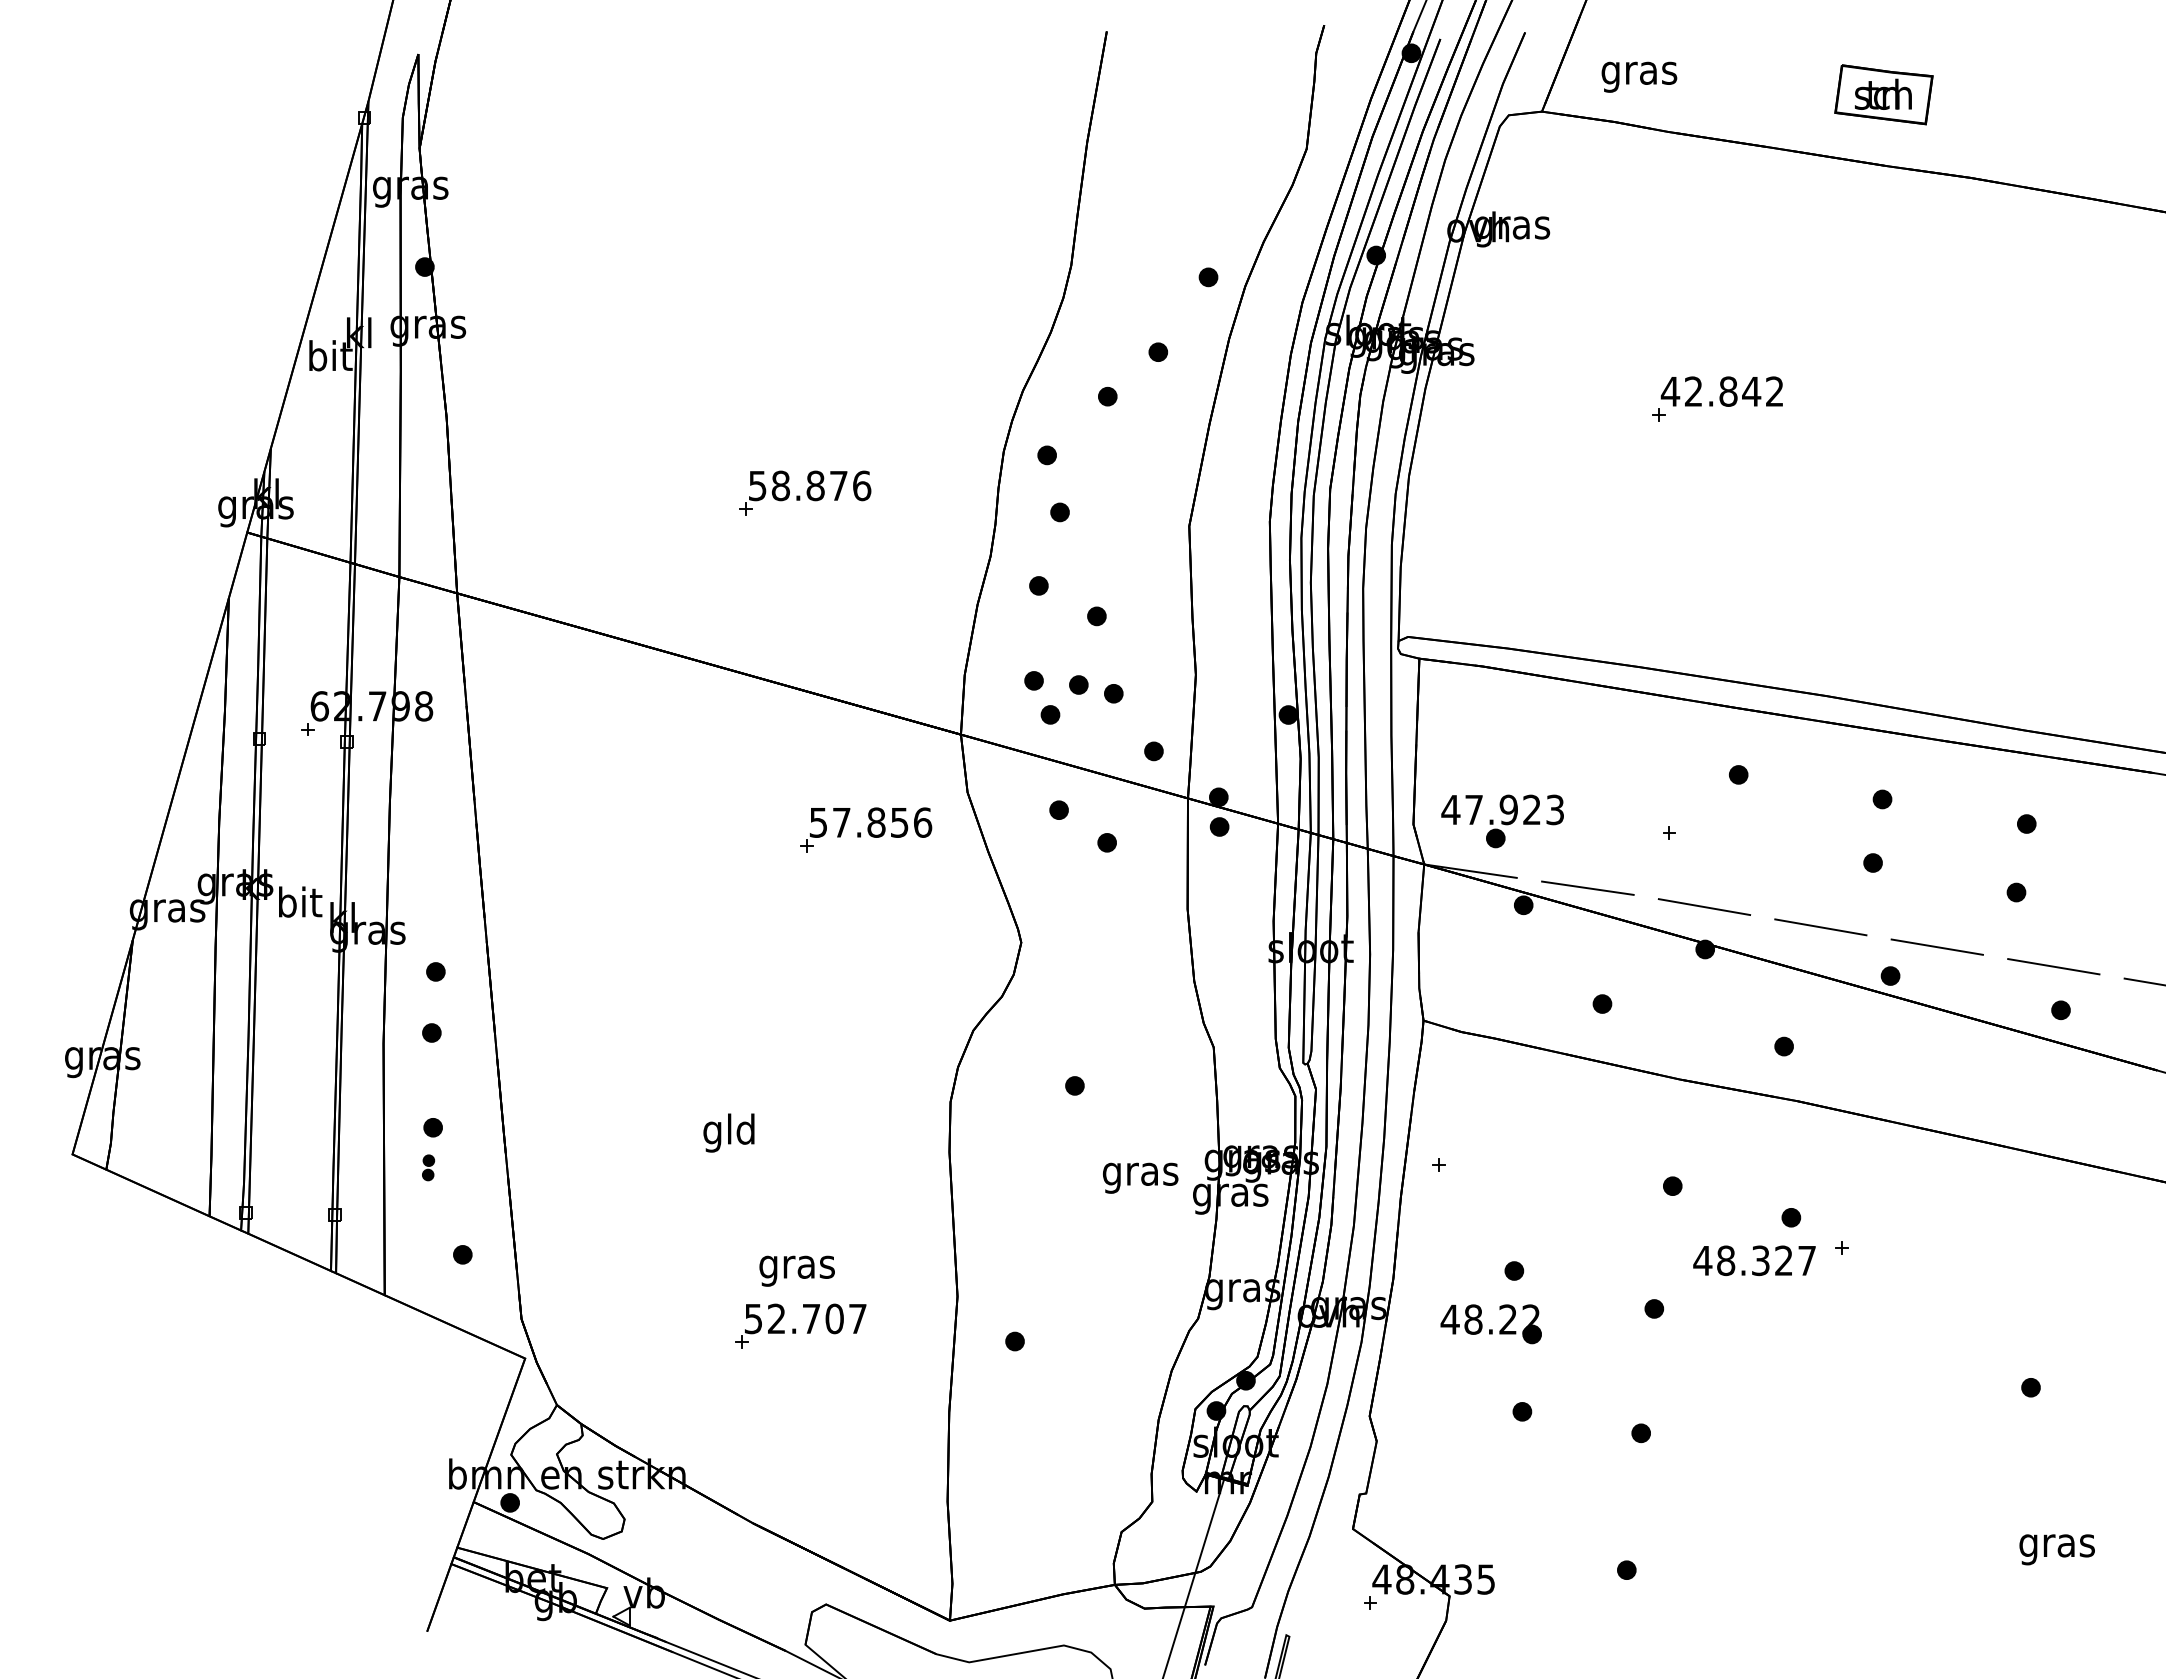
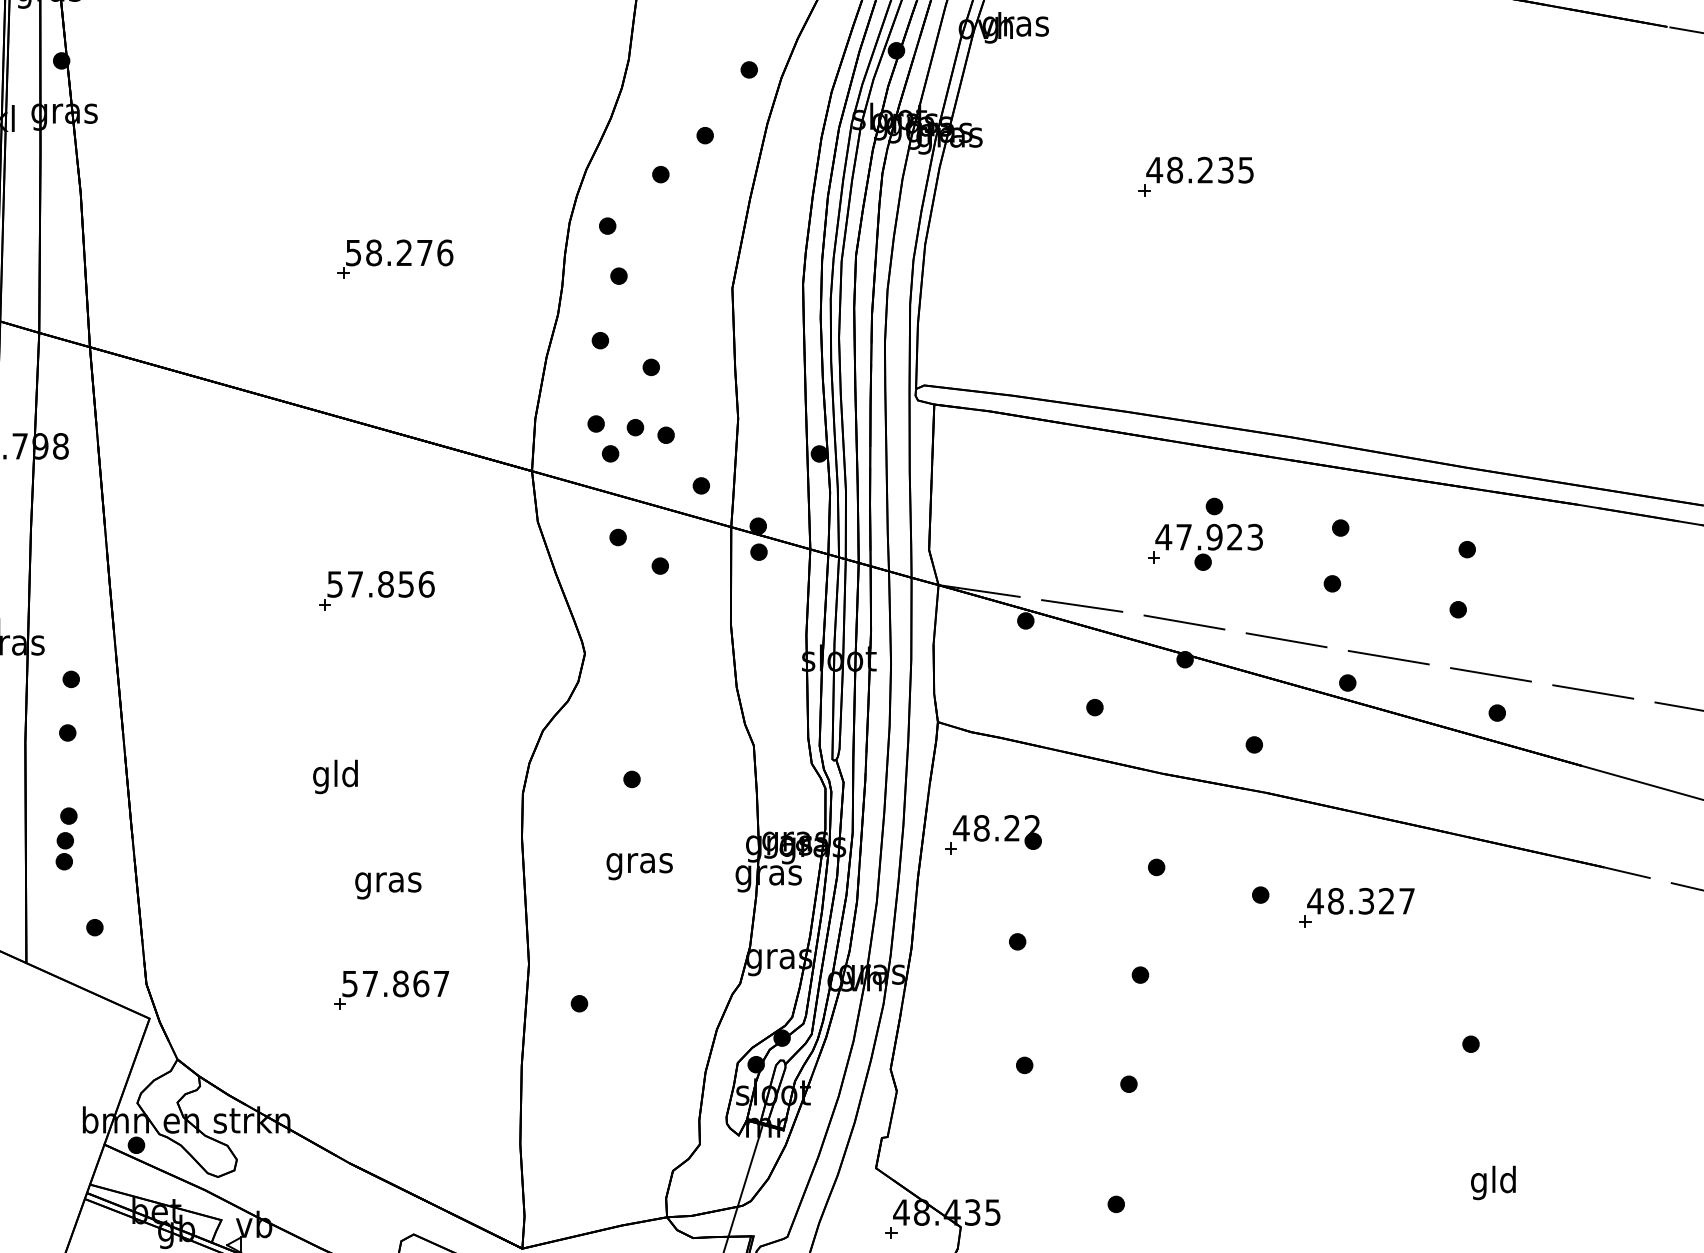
text: (1733, 391) -> (1209, 170), 42.842 -> 48.235
text: (815, 485) -> (404, 252), 58.876 -> 58.276
part: (1502, 821) -> (1209, 547), moved
part: (866, 829) -> (377, 590), moved
text: (728, 1132) -> (335, 776), moved
part: (428, 1167) -> (64, 851), size x1.67
text: (1140, 1177) -> (639, 865), moved
text: (1754, 1260) -> (1360, 901), moved
text: (796, 1270) -> (387, 885), moved
text: (805, 1318) -> (395, 983), 52.707 -> 57.867
part: (1490, 1324) -> (996, 832), moved
text: (2056, 1545) -> (1493, 1182), gras -> gld

